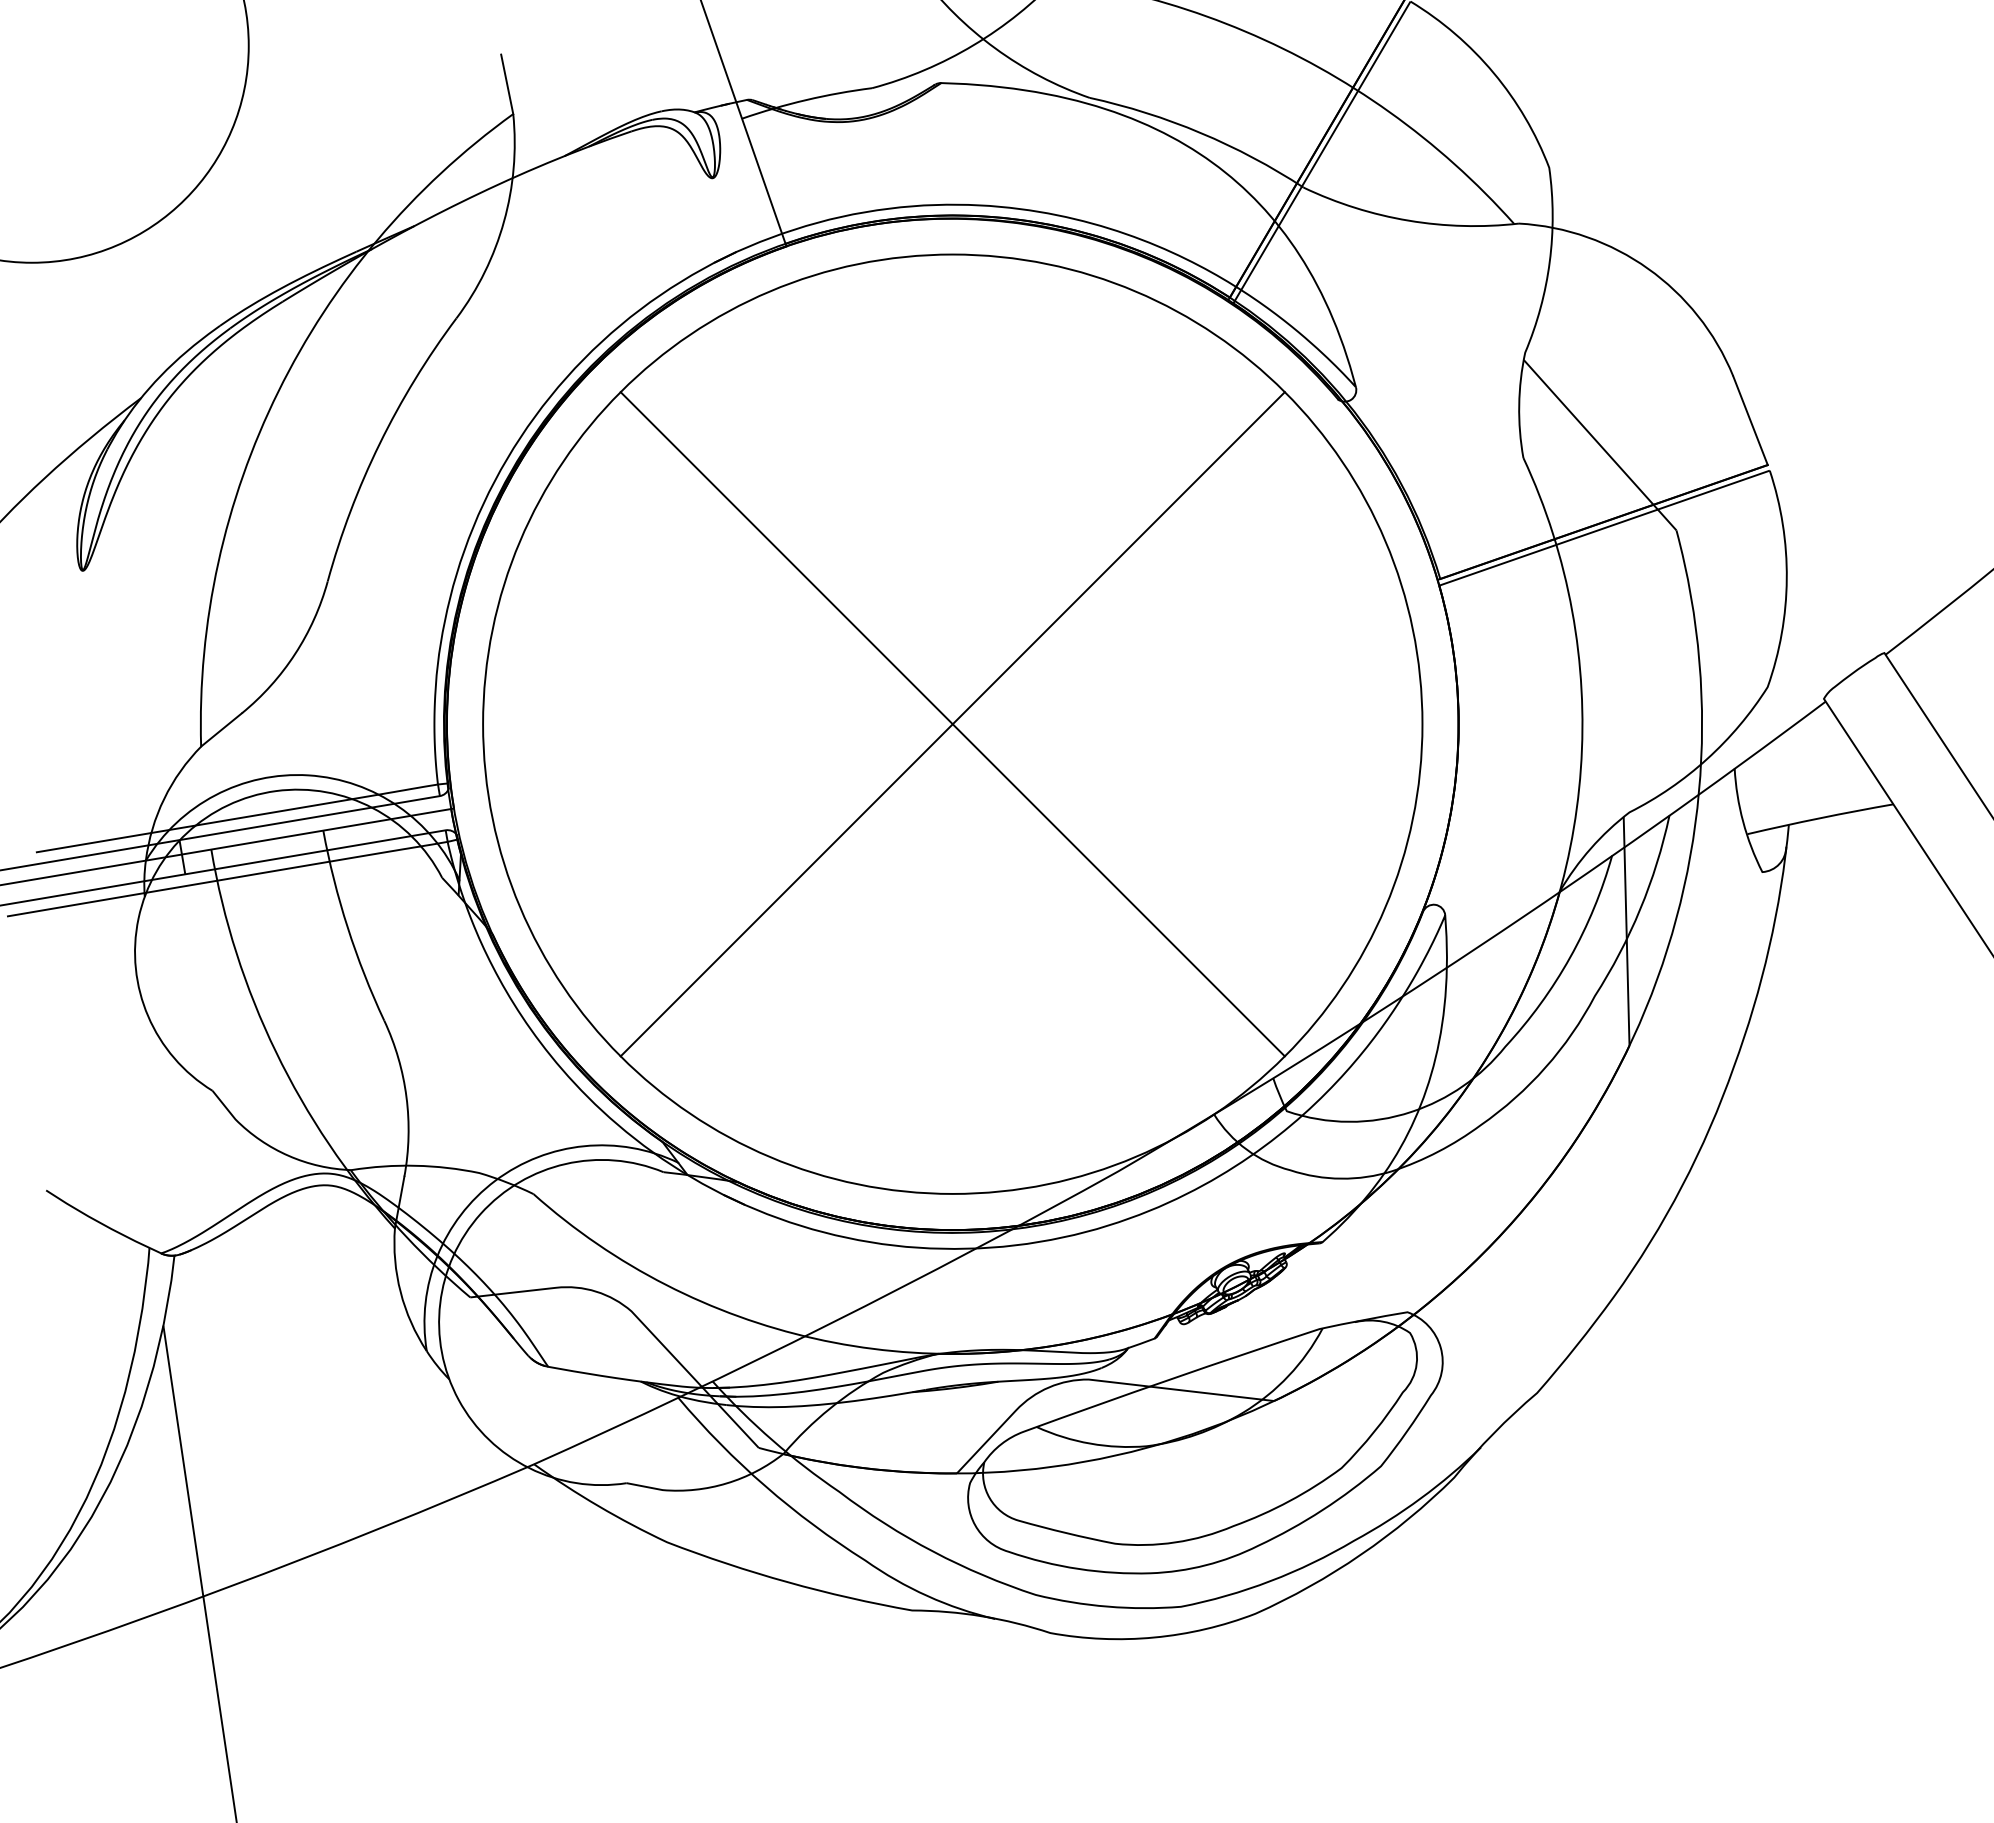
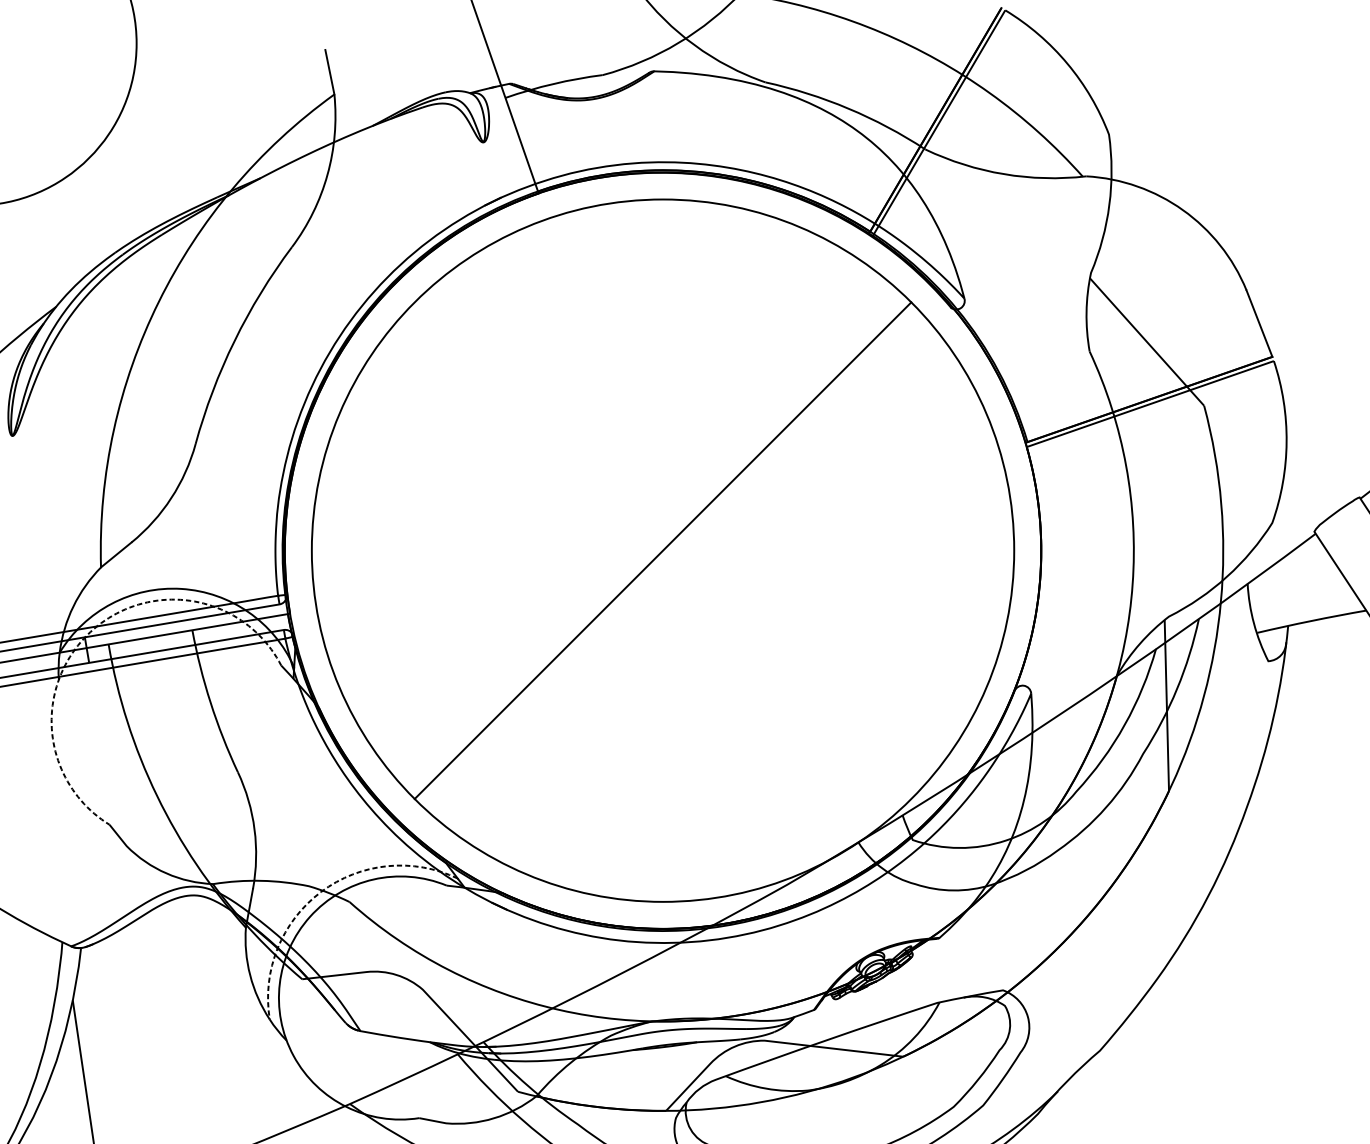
line: (952, 724) -> (662, 550), removed
arc: (187, 833) -> (90, 632), solid -> dashed
arc: (495, 1180) -> (321, 891), solid -> dashed

